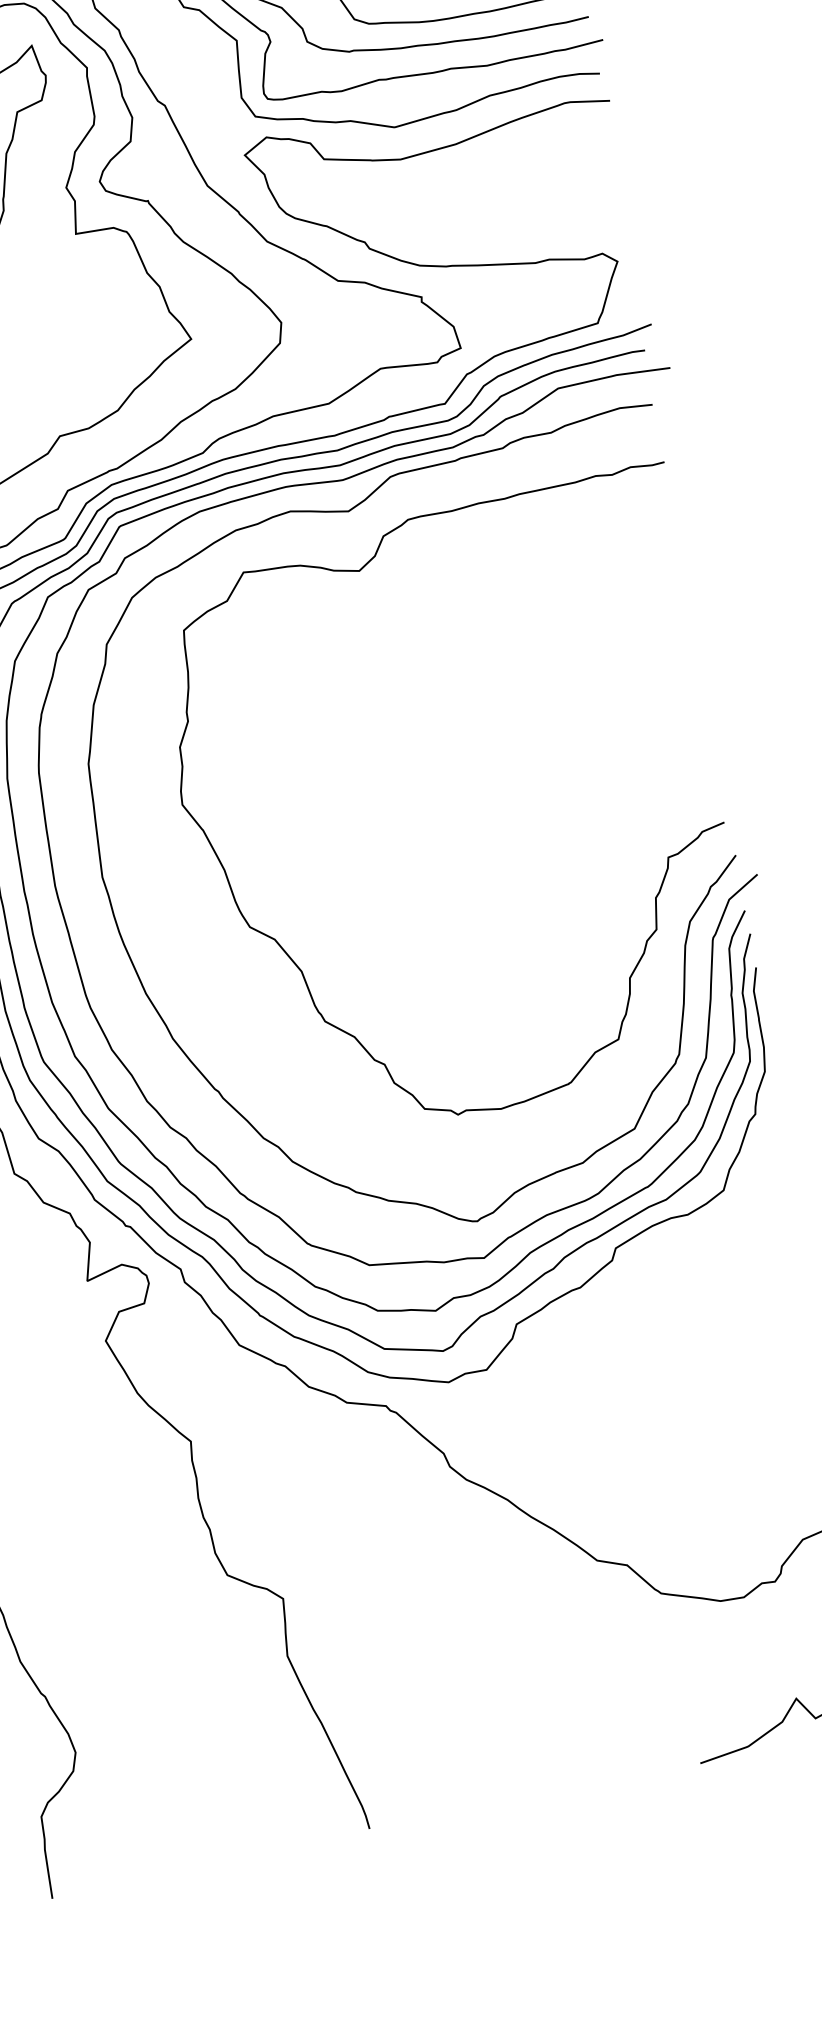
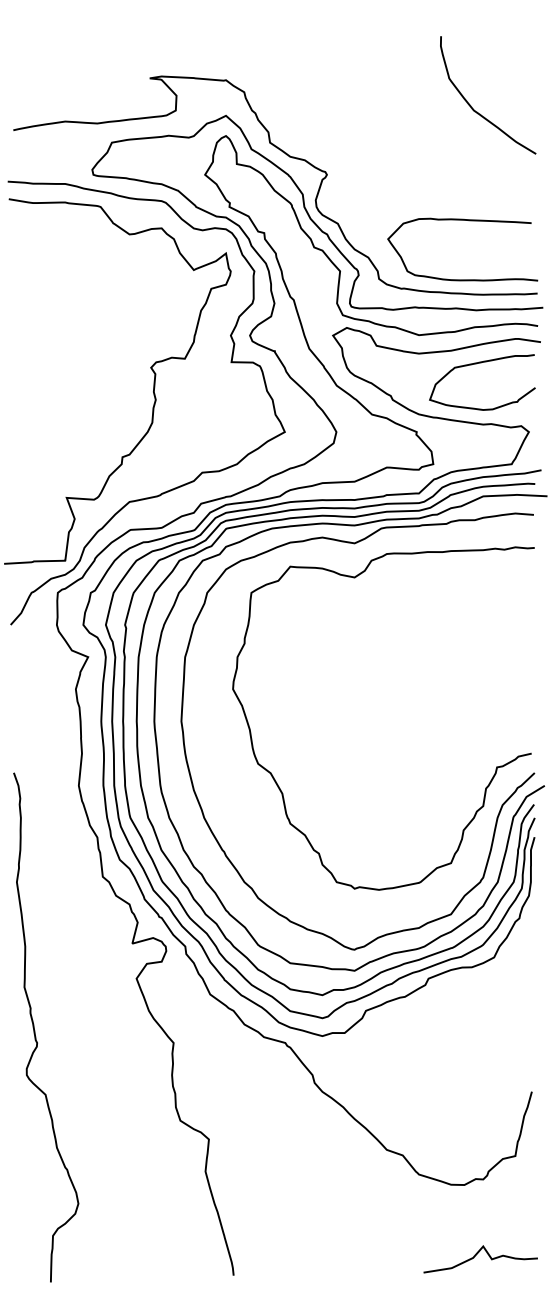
curve: (504, 160) -> (476, 364), added

